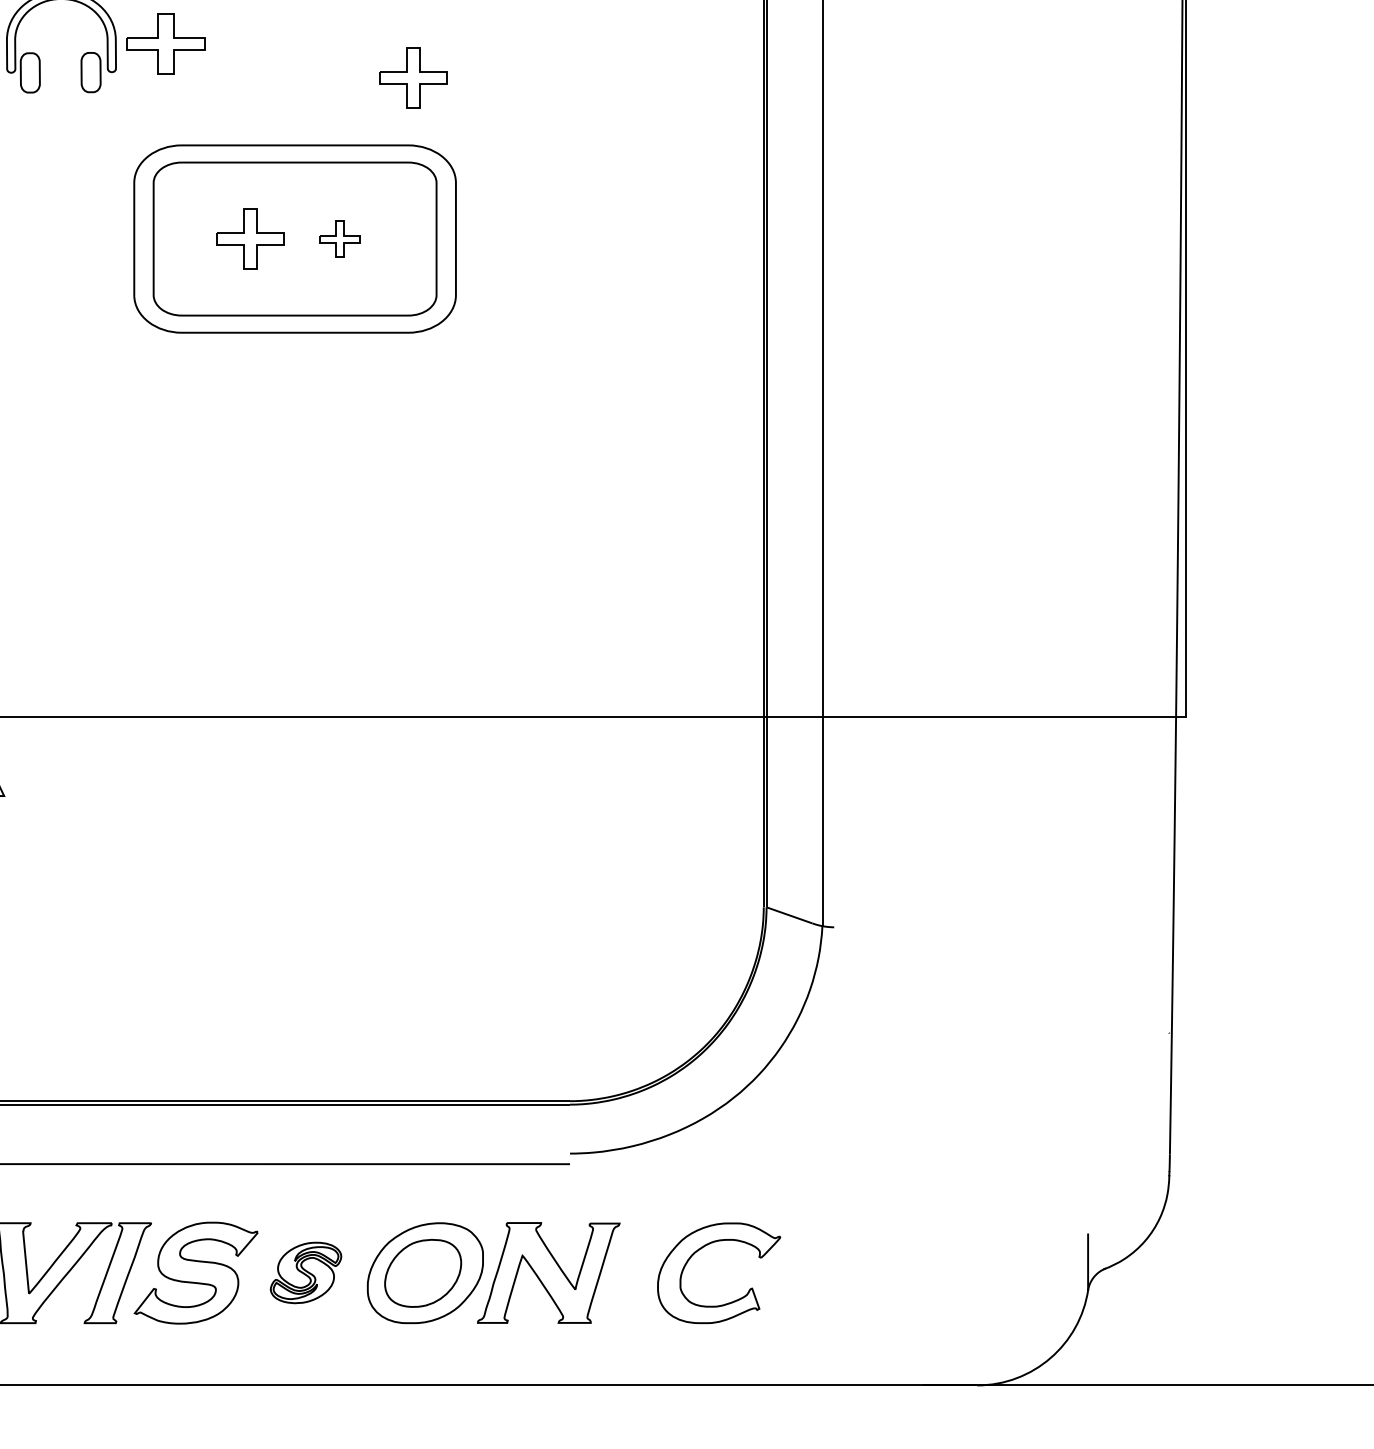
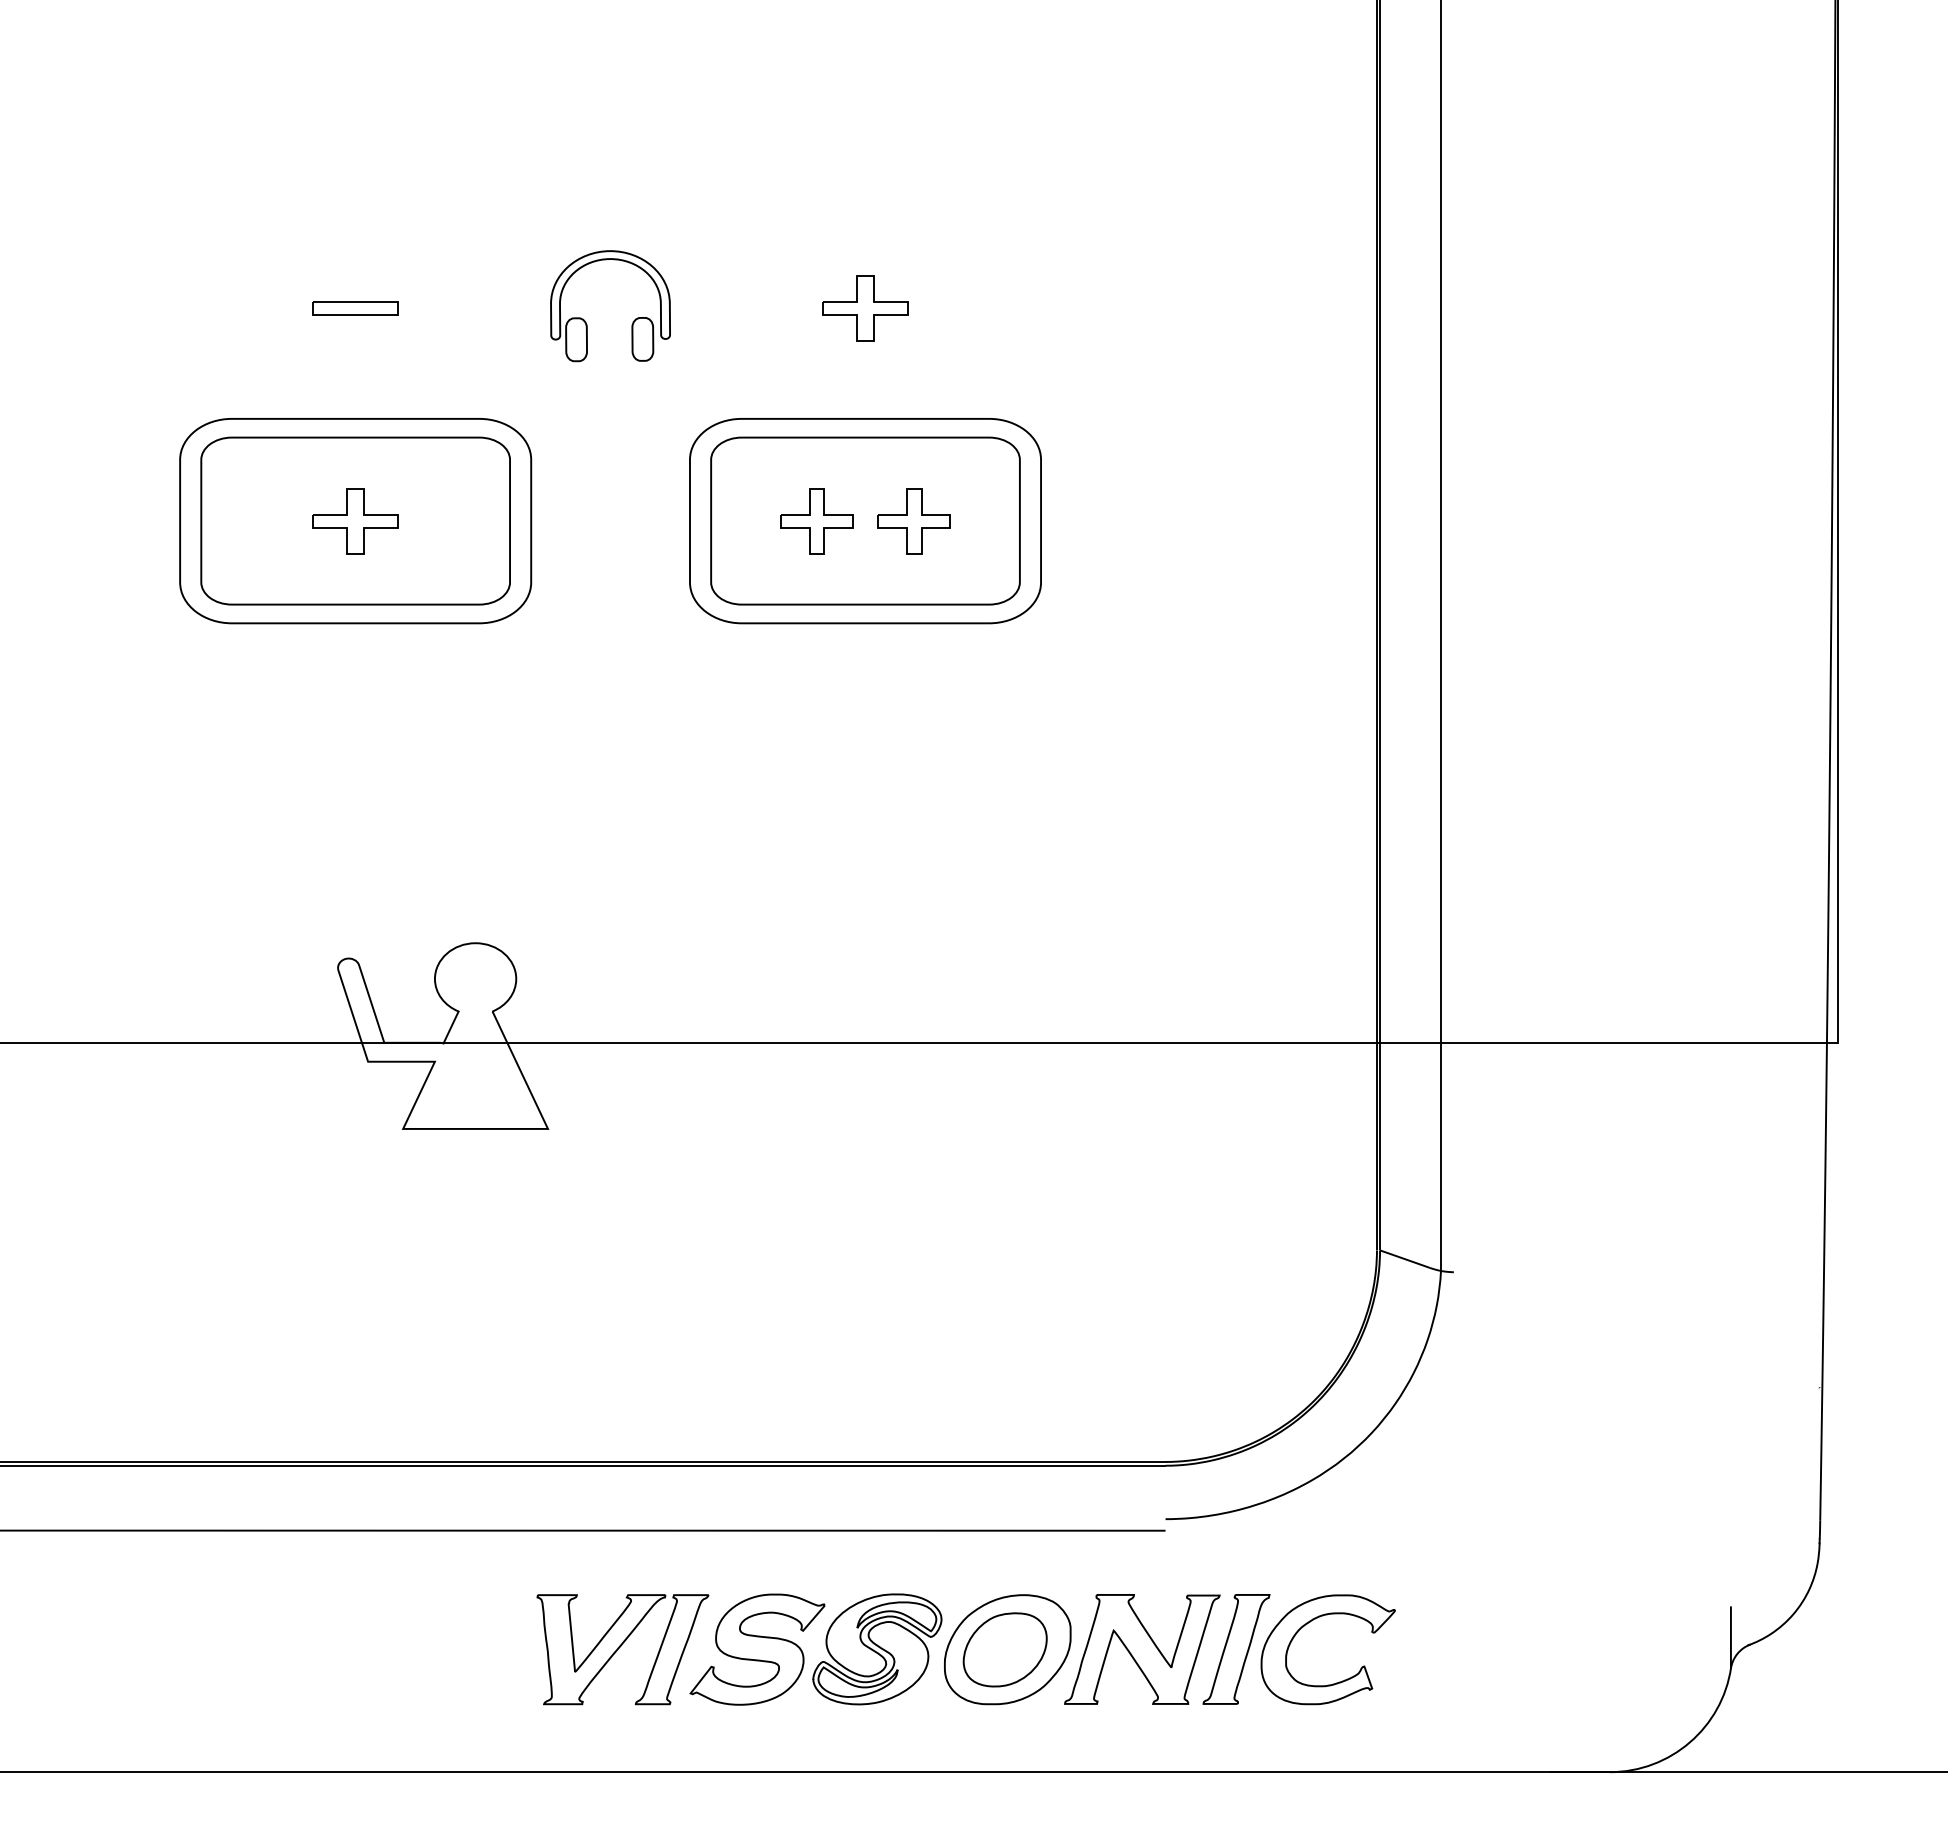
part: (165, 44) -> (865, 308), moved
part: (413, 78) -> (994, 345), removed
part: (339, 239) -> (913, 521), size x1.67
part: (306, 1273) -> (877, 1649), size x1.67
part: (635, 1273) -> (1236, 1649), added

